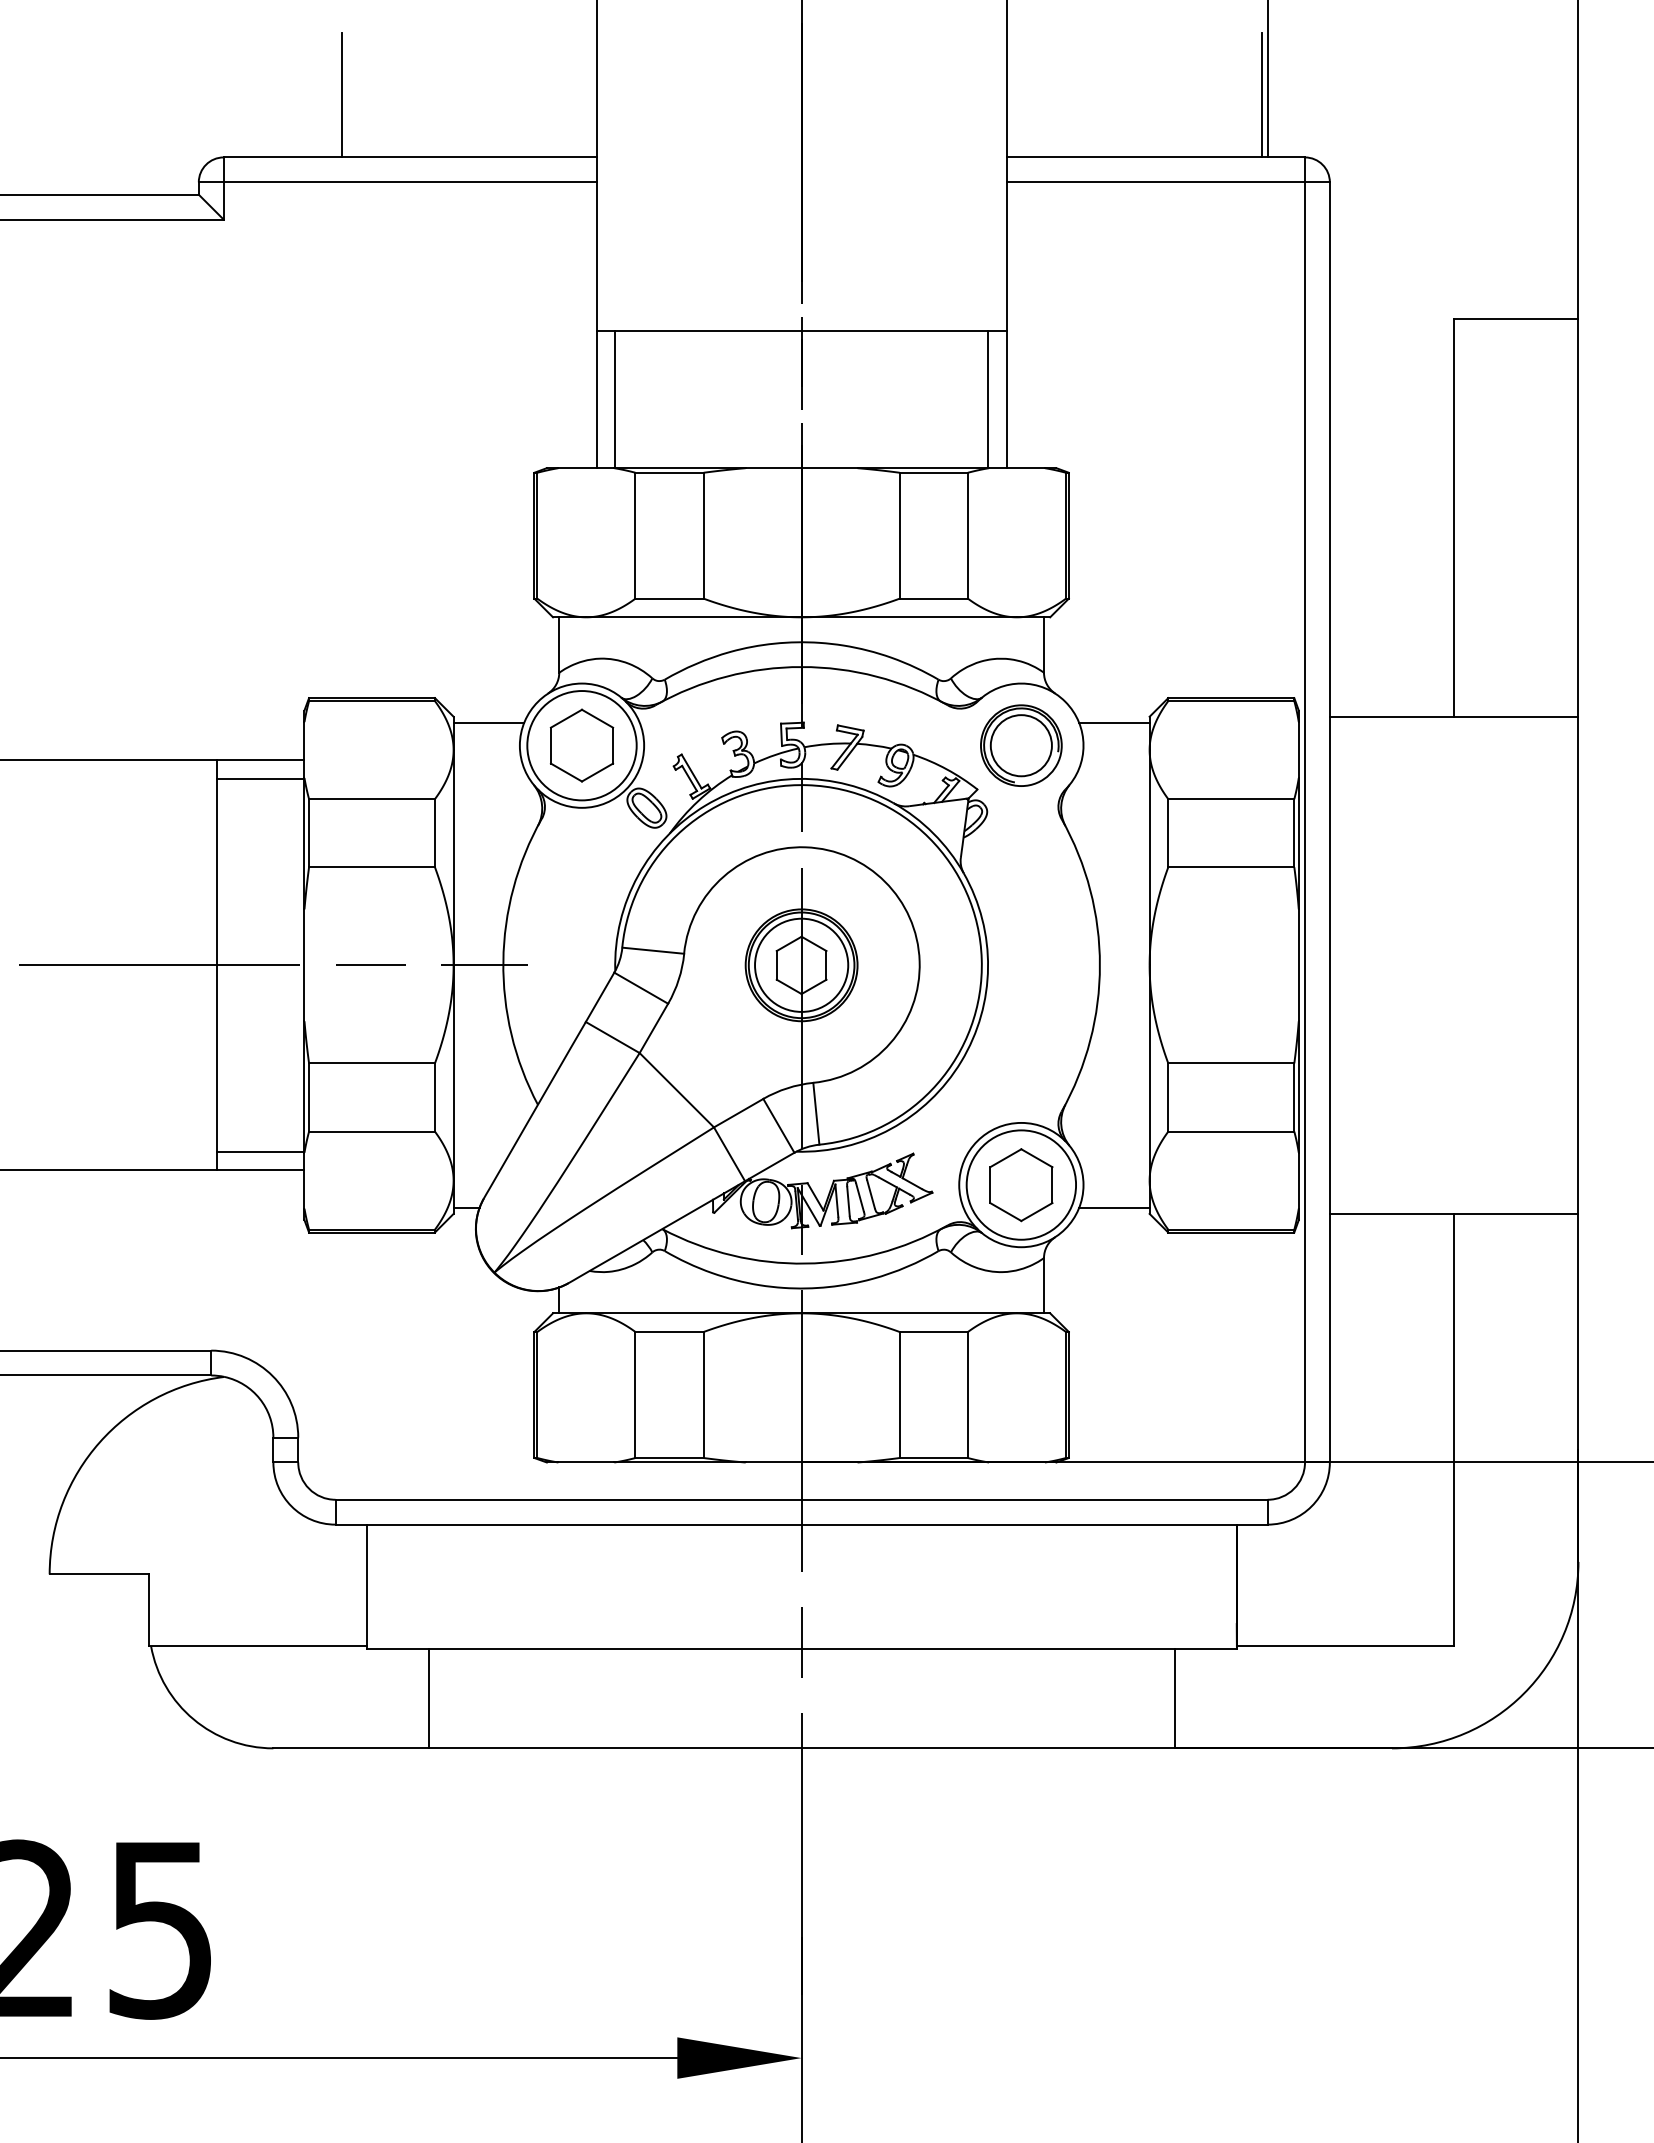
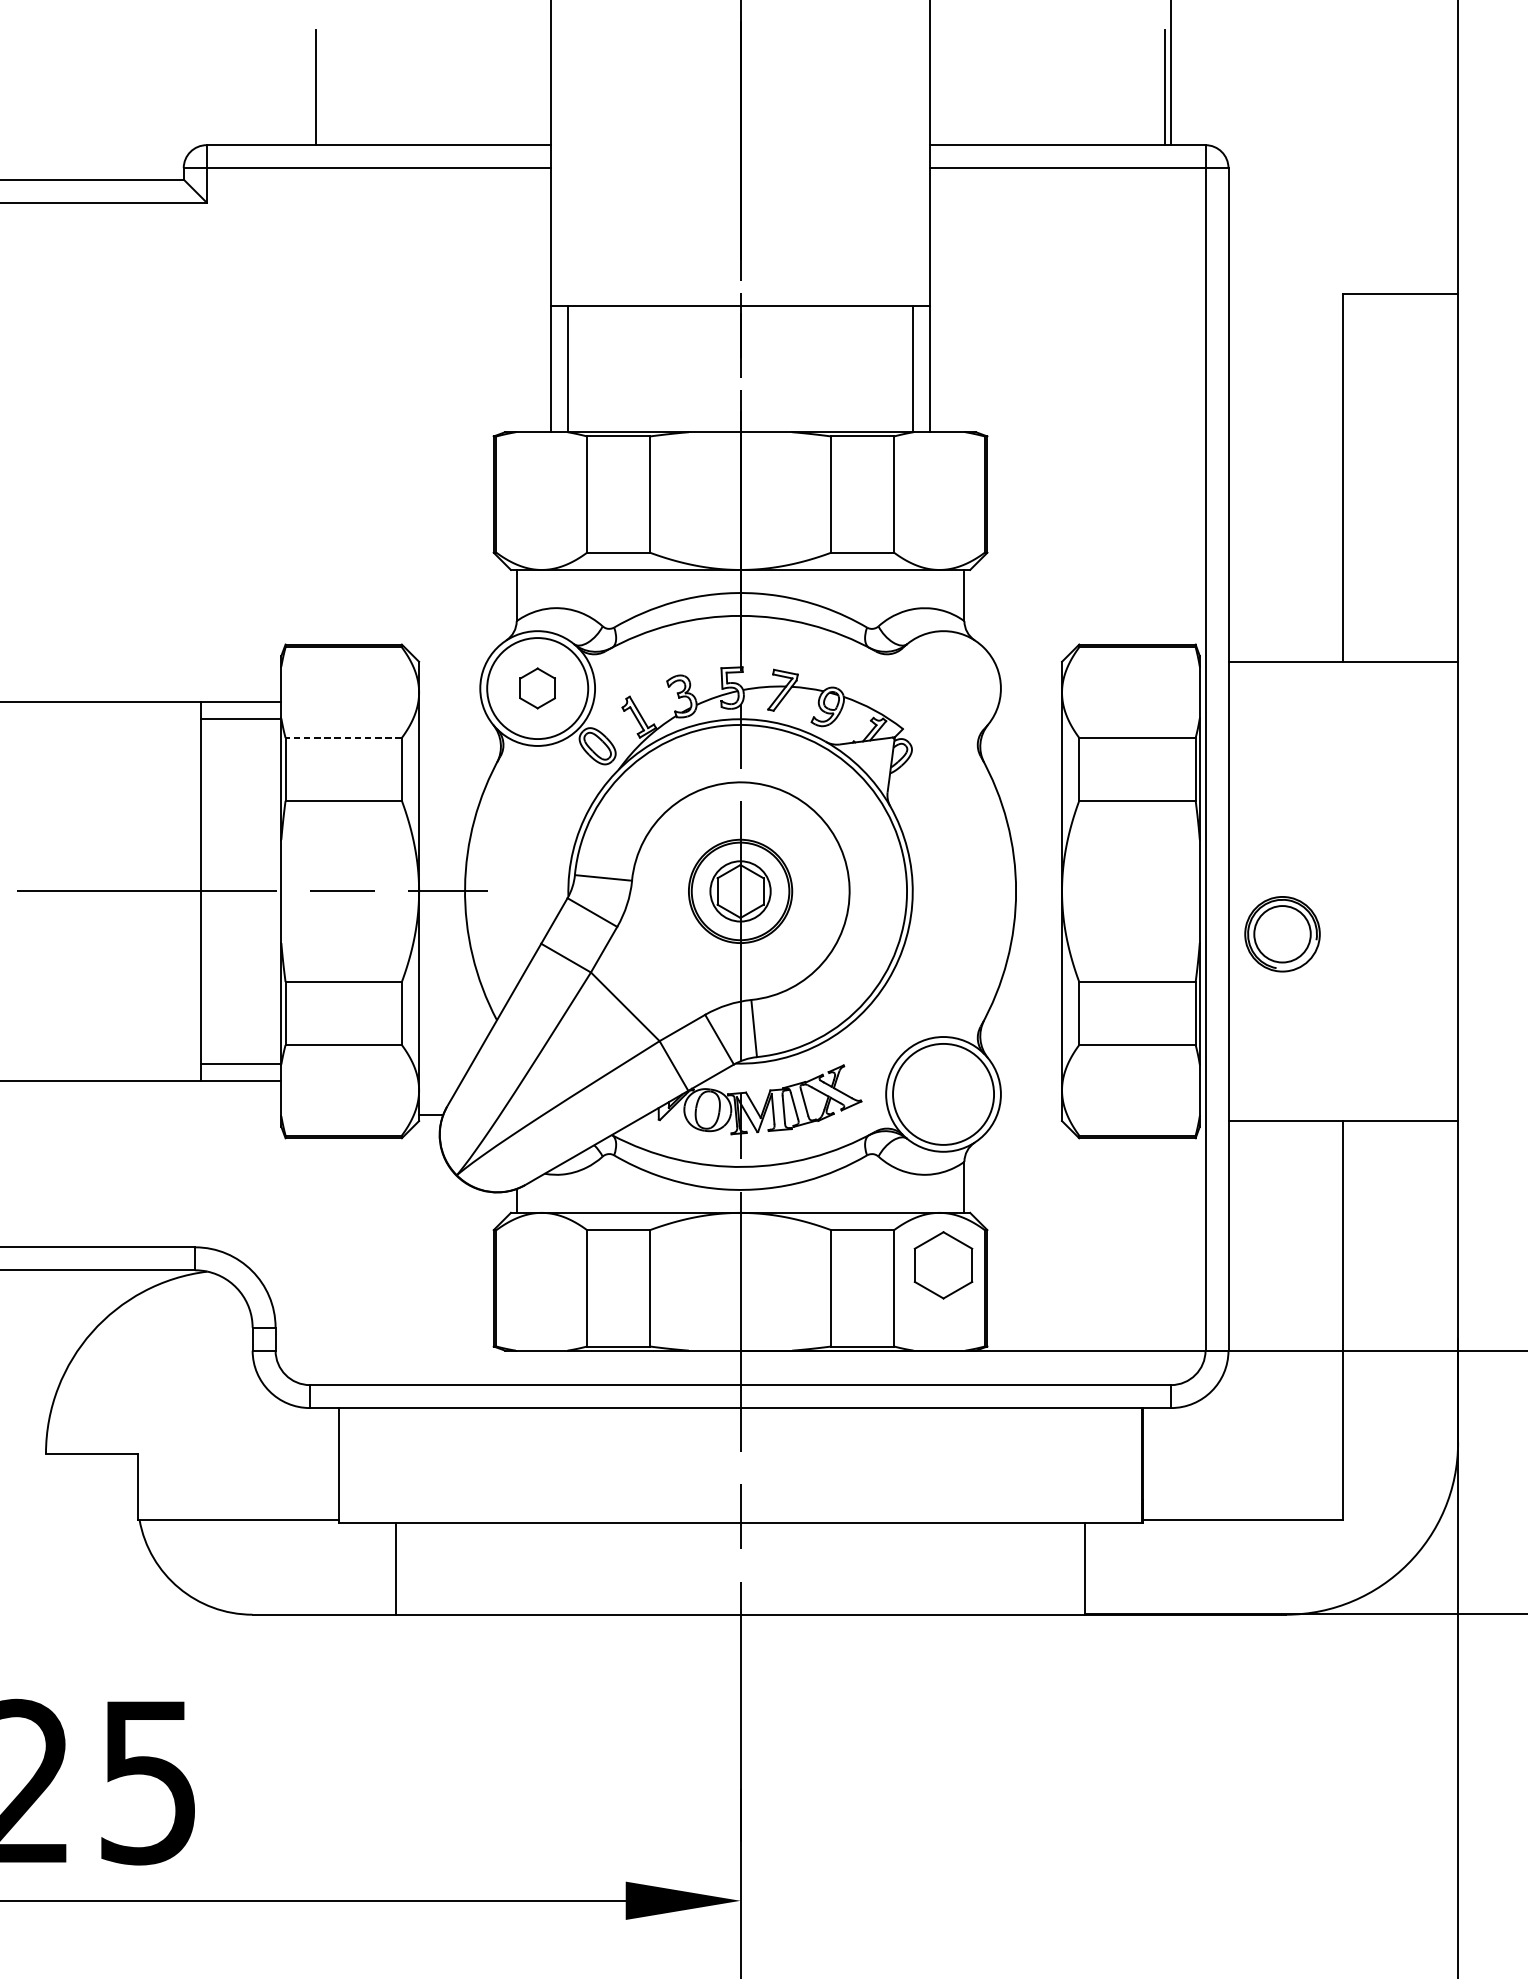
line: (488, 722) -> (451, 667), removed
line: (1114, 722) -> (1029, 667), removed
part: (581, 745) -> (537, 688), size x0.6
part: (1021, 745) -> (1282, 934), moved
line: (372, 799) -> (344, 738), solid -> dashed
circle: (801, 964) -> (740, 890), size x0.7
part: (1021, 1185) -> (943, 1265), moved
line: (1114, 1207) -> (1029, 1115), removed

